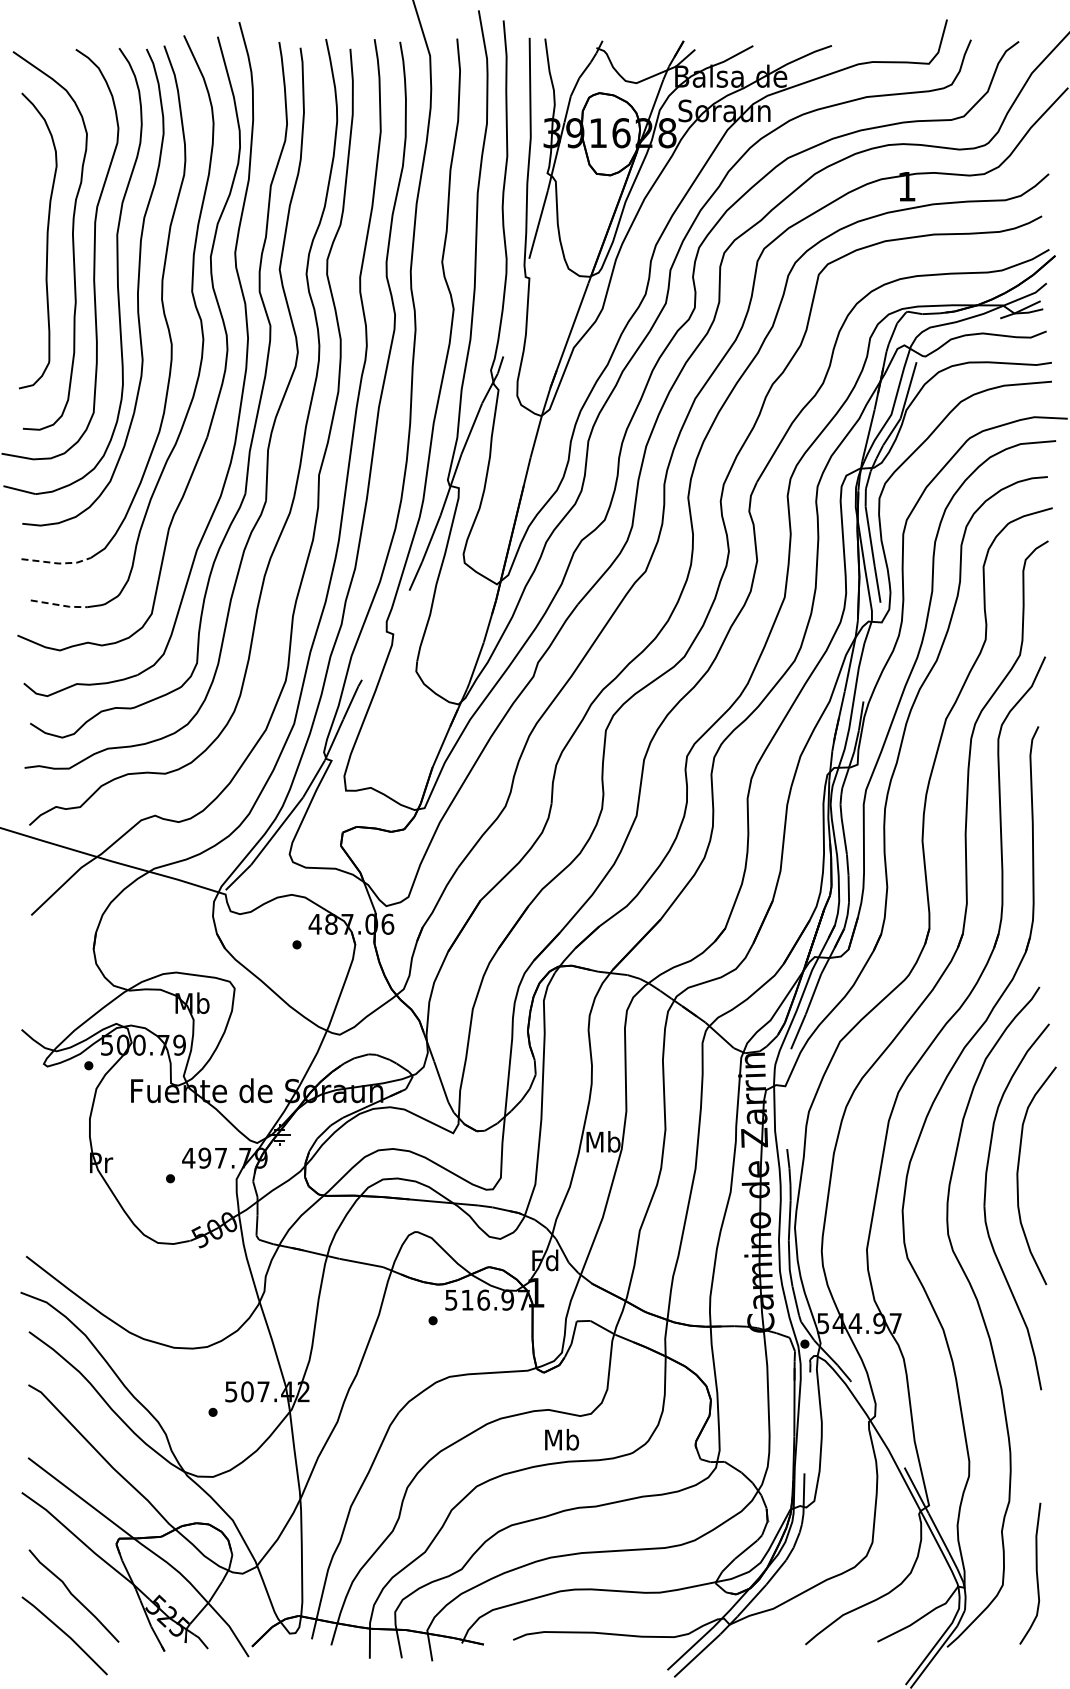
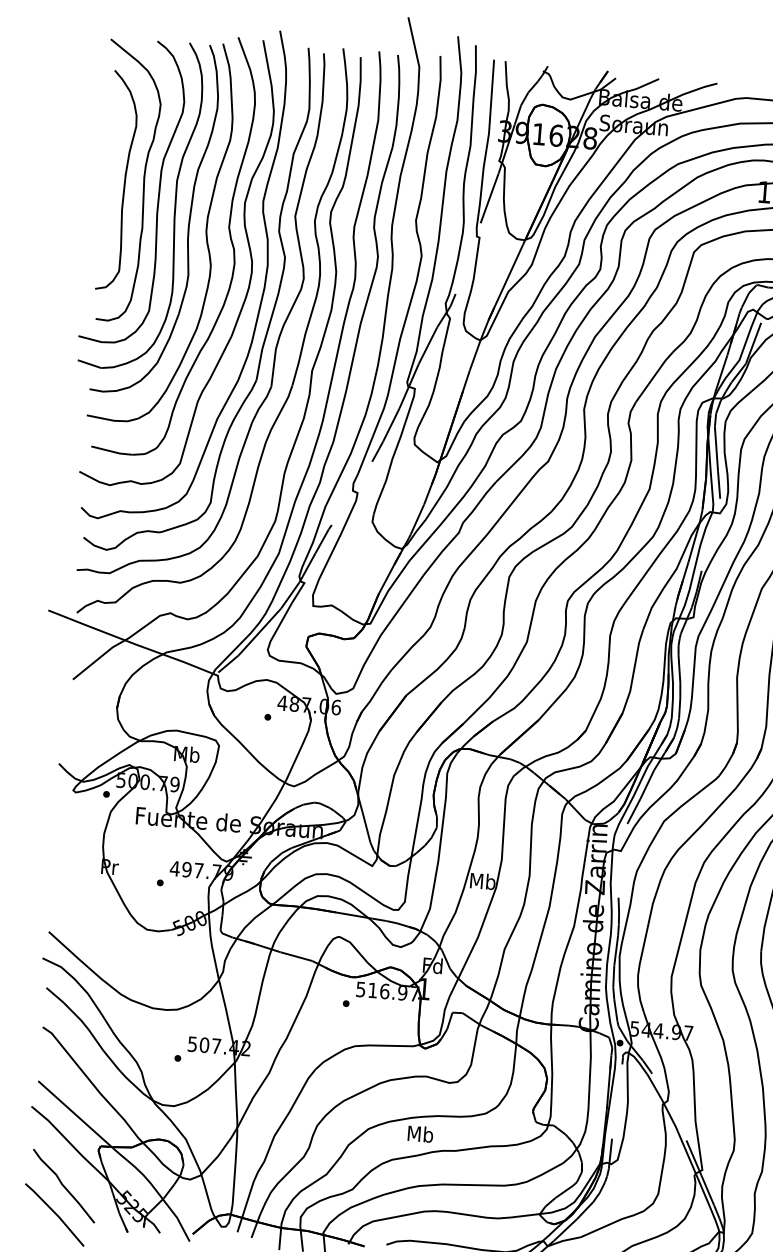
line: (57, 563) -> (113, 420), dashed -> solid
line: (60, 605) -> (112, 451), dashed -> solid
text: (562, 1439) -> (420, 1133), moved

